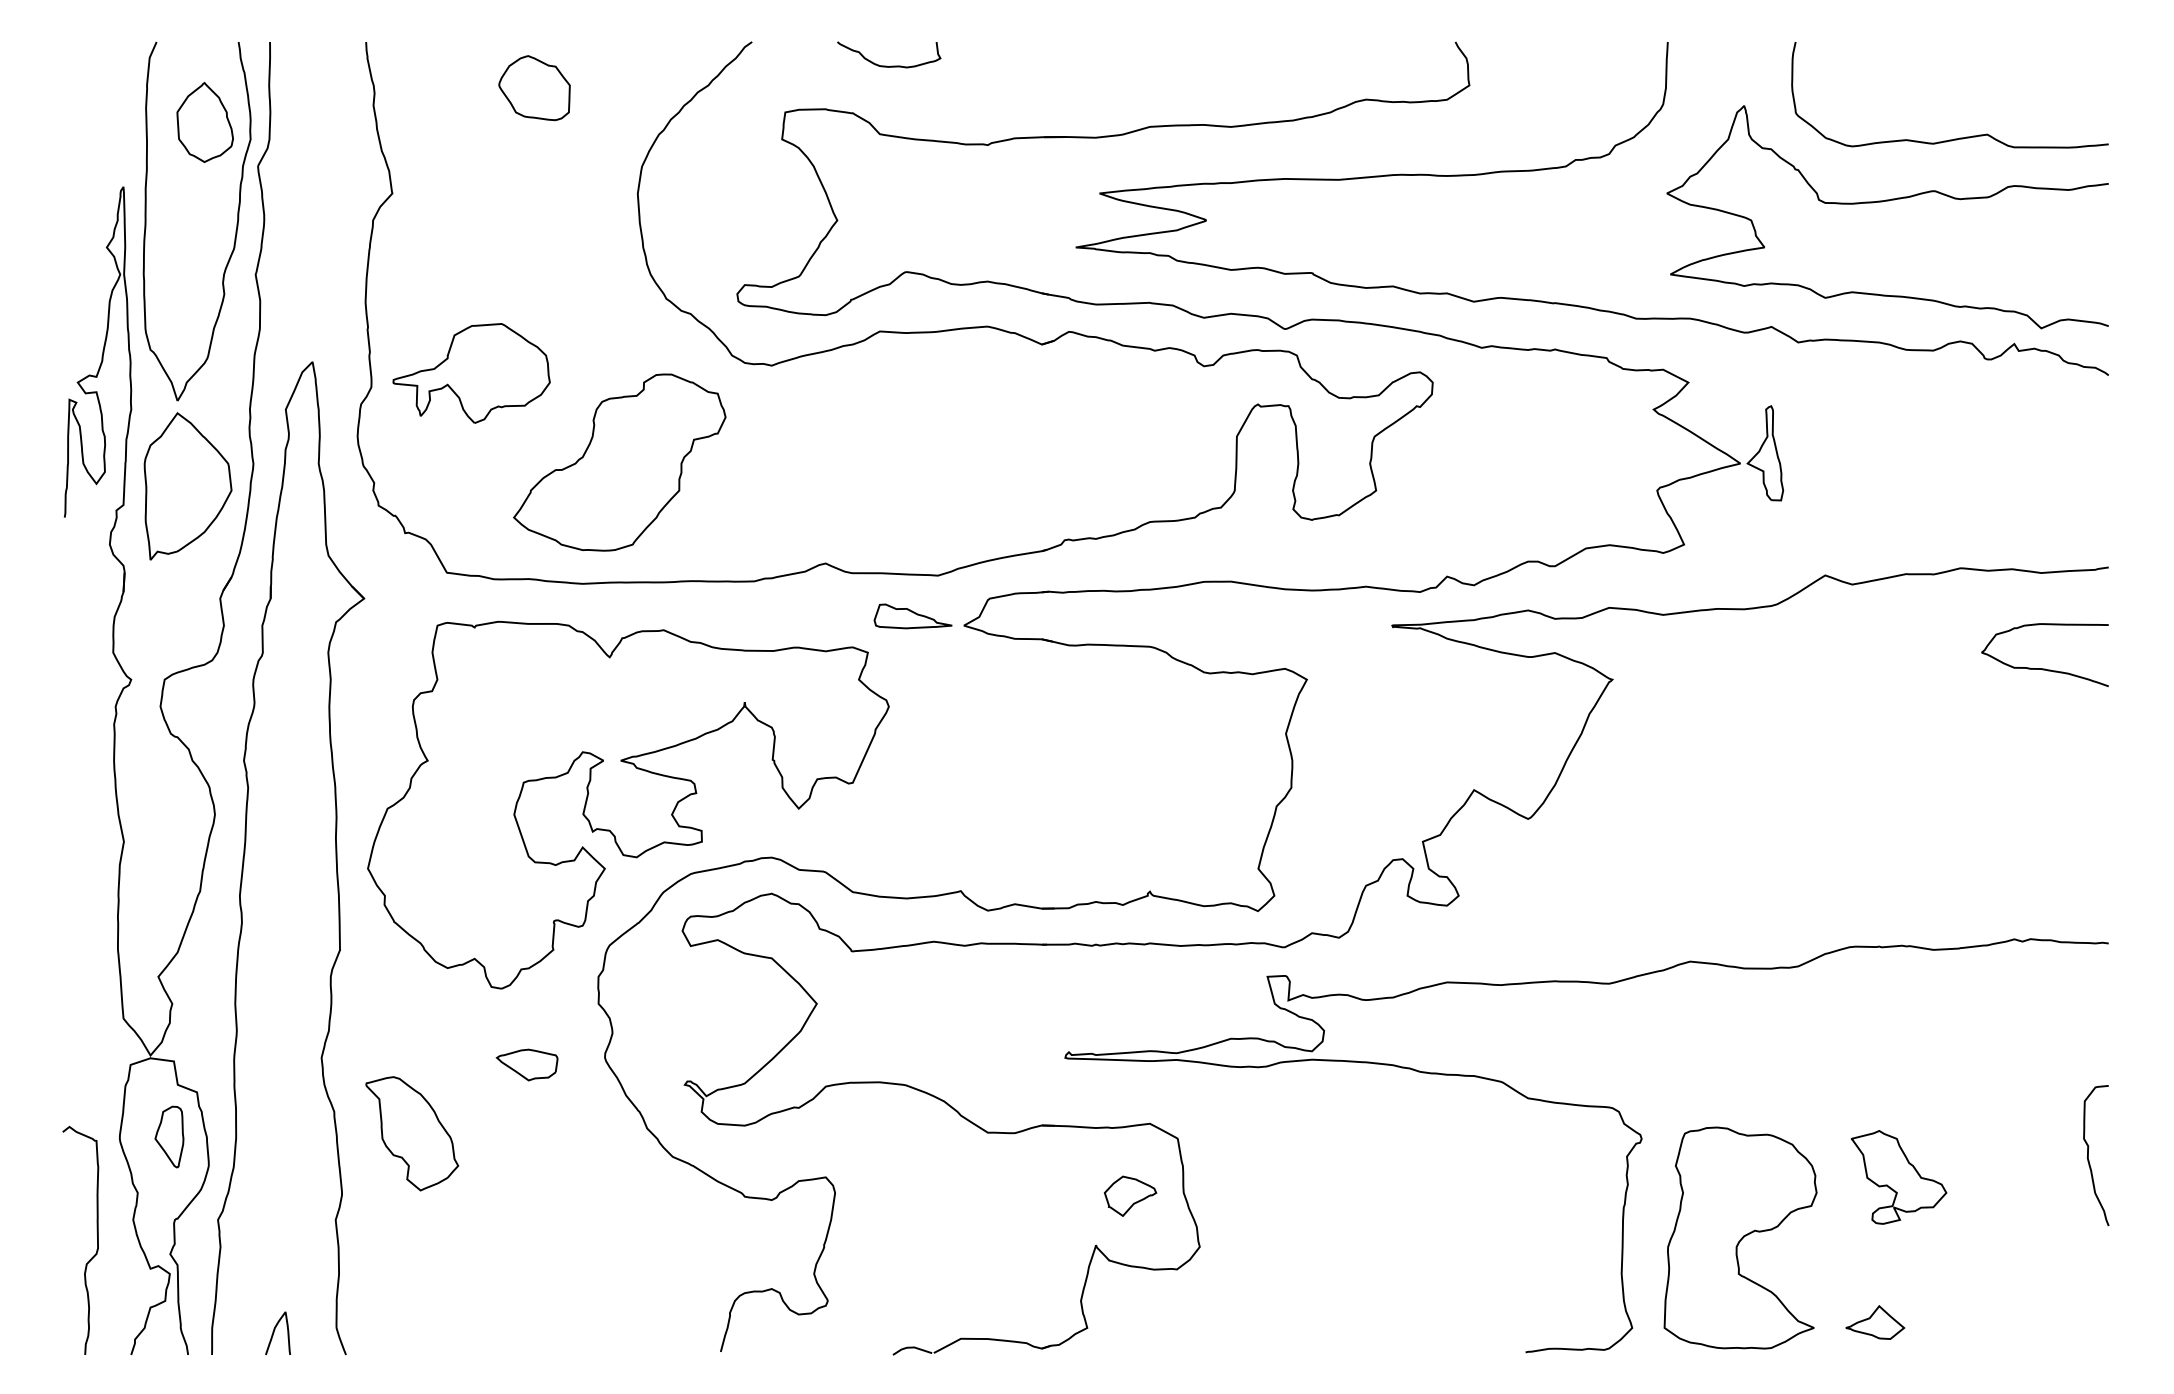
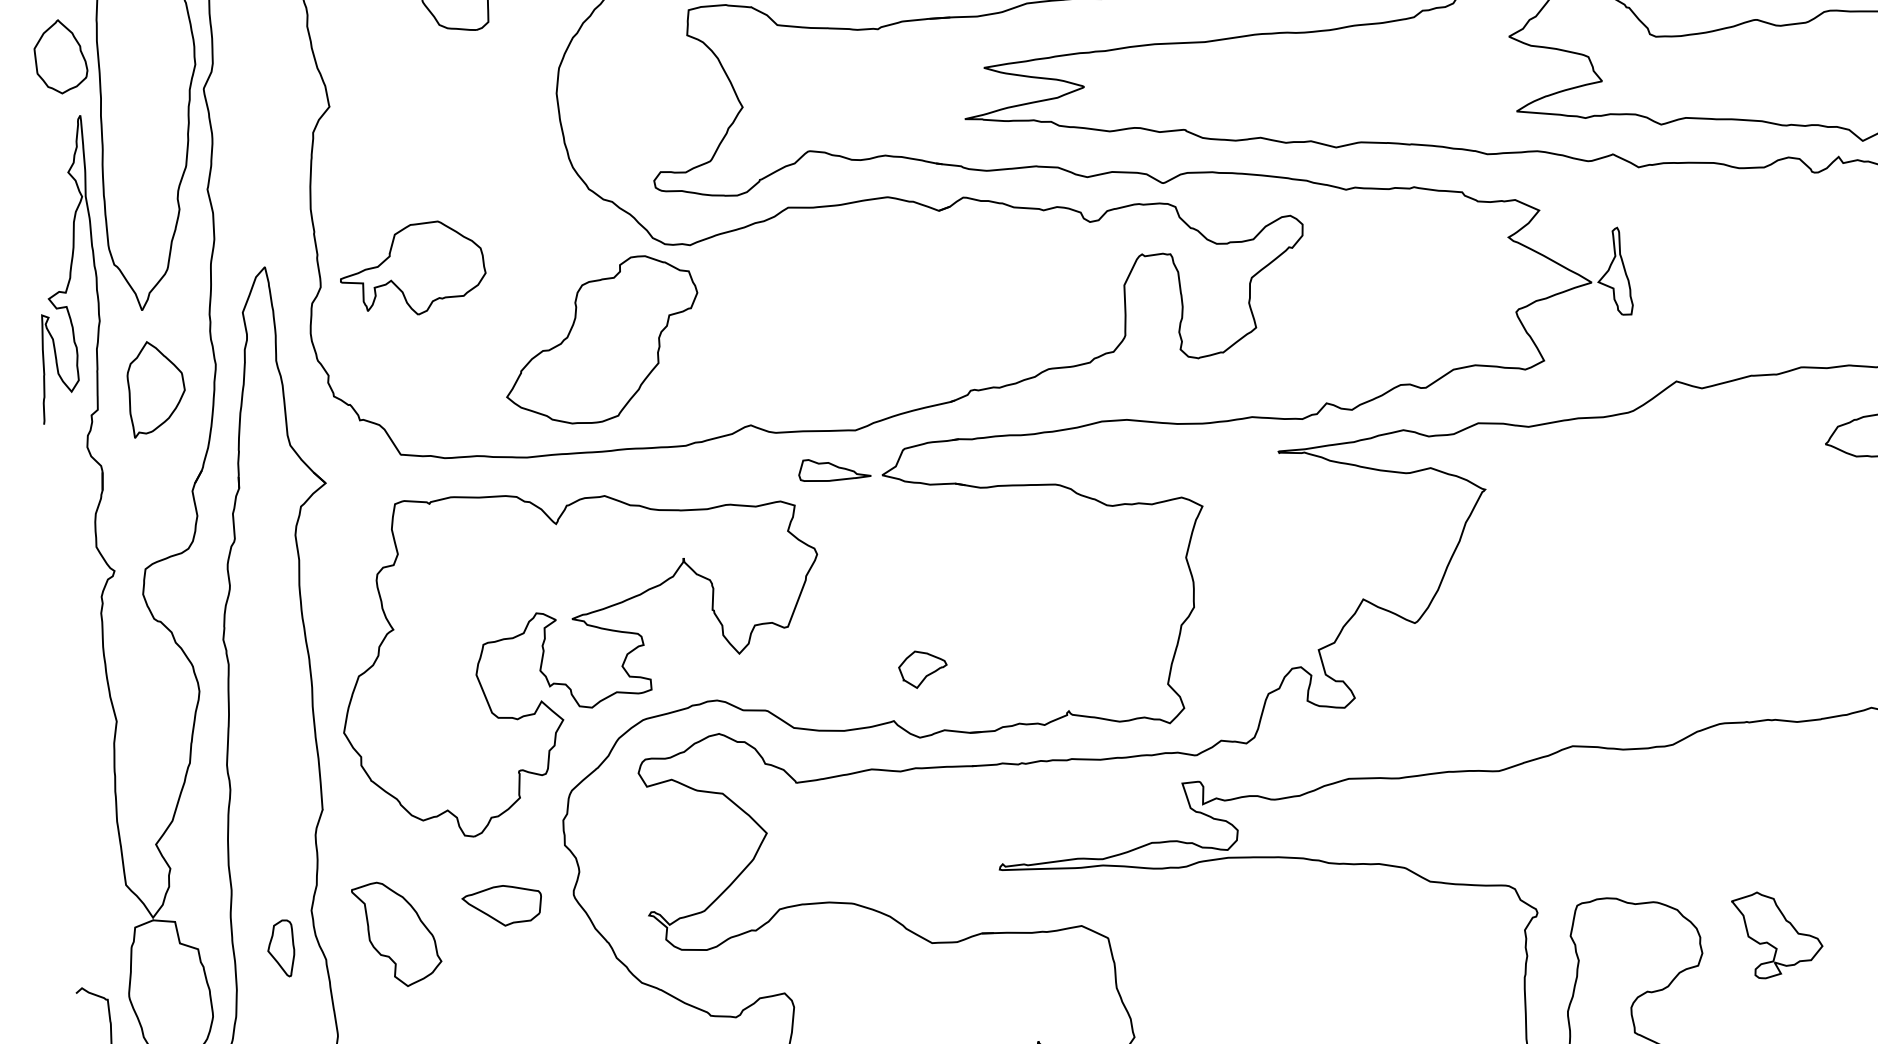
part: (204, 122) -> (60, 56), moved
part: (619, 462) -> (601, 340), moved
part: (187, 486) -> (156, 389), size x0.7
part: (526, 1064) -> (501, 905), size x1.4
part: (412, 1133) -> (397, 933), moved
part: (169, 1136) -> (281, 948), moved
part: (1130, 1195) -> (922, 668), moved

